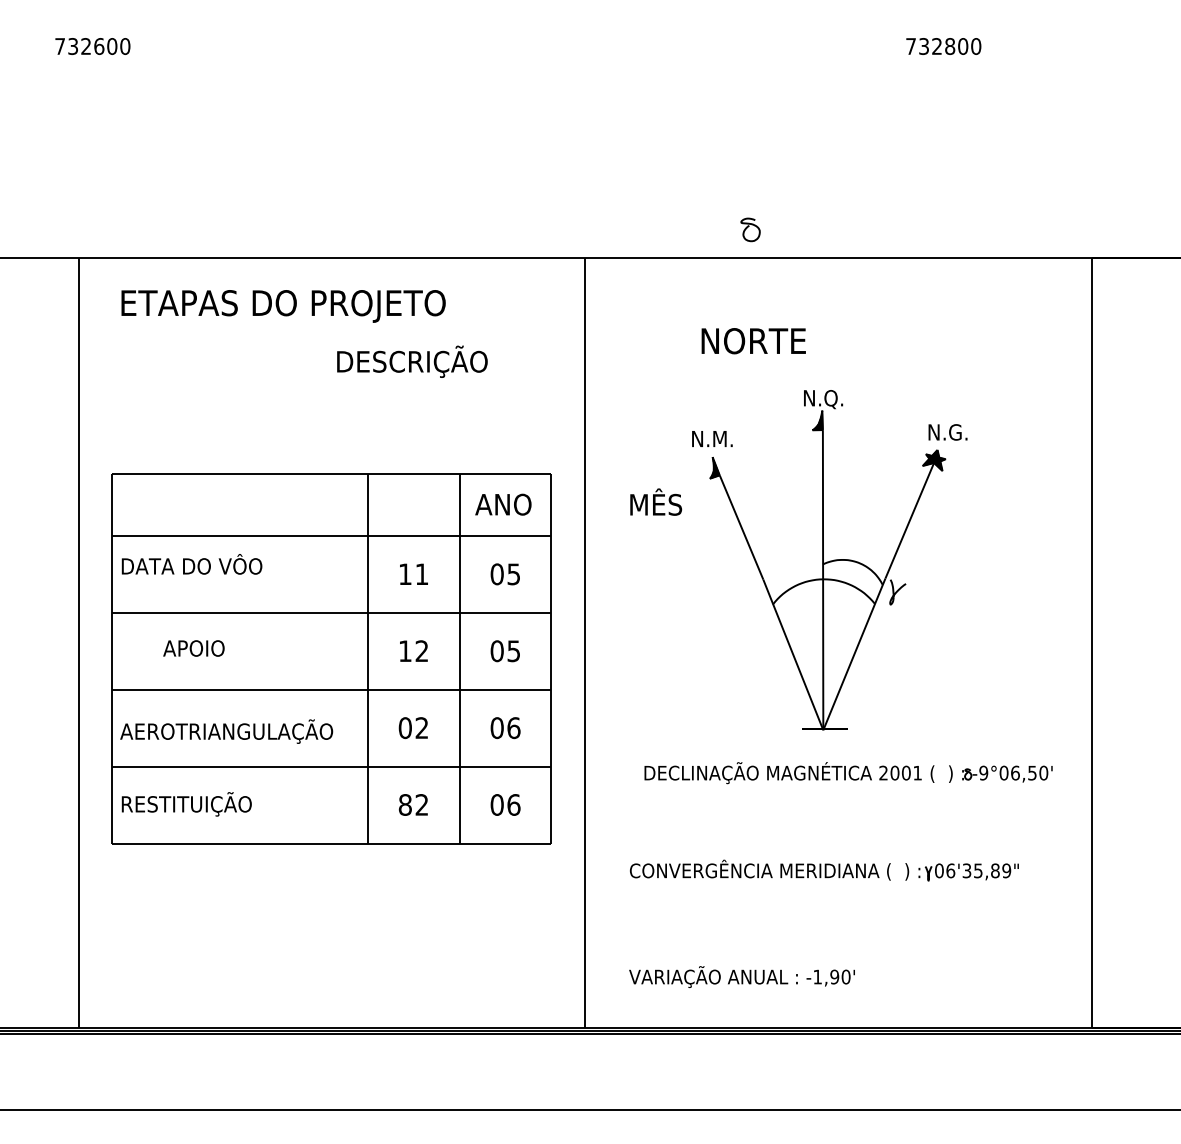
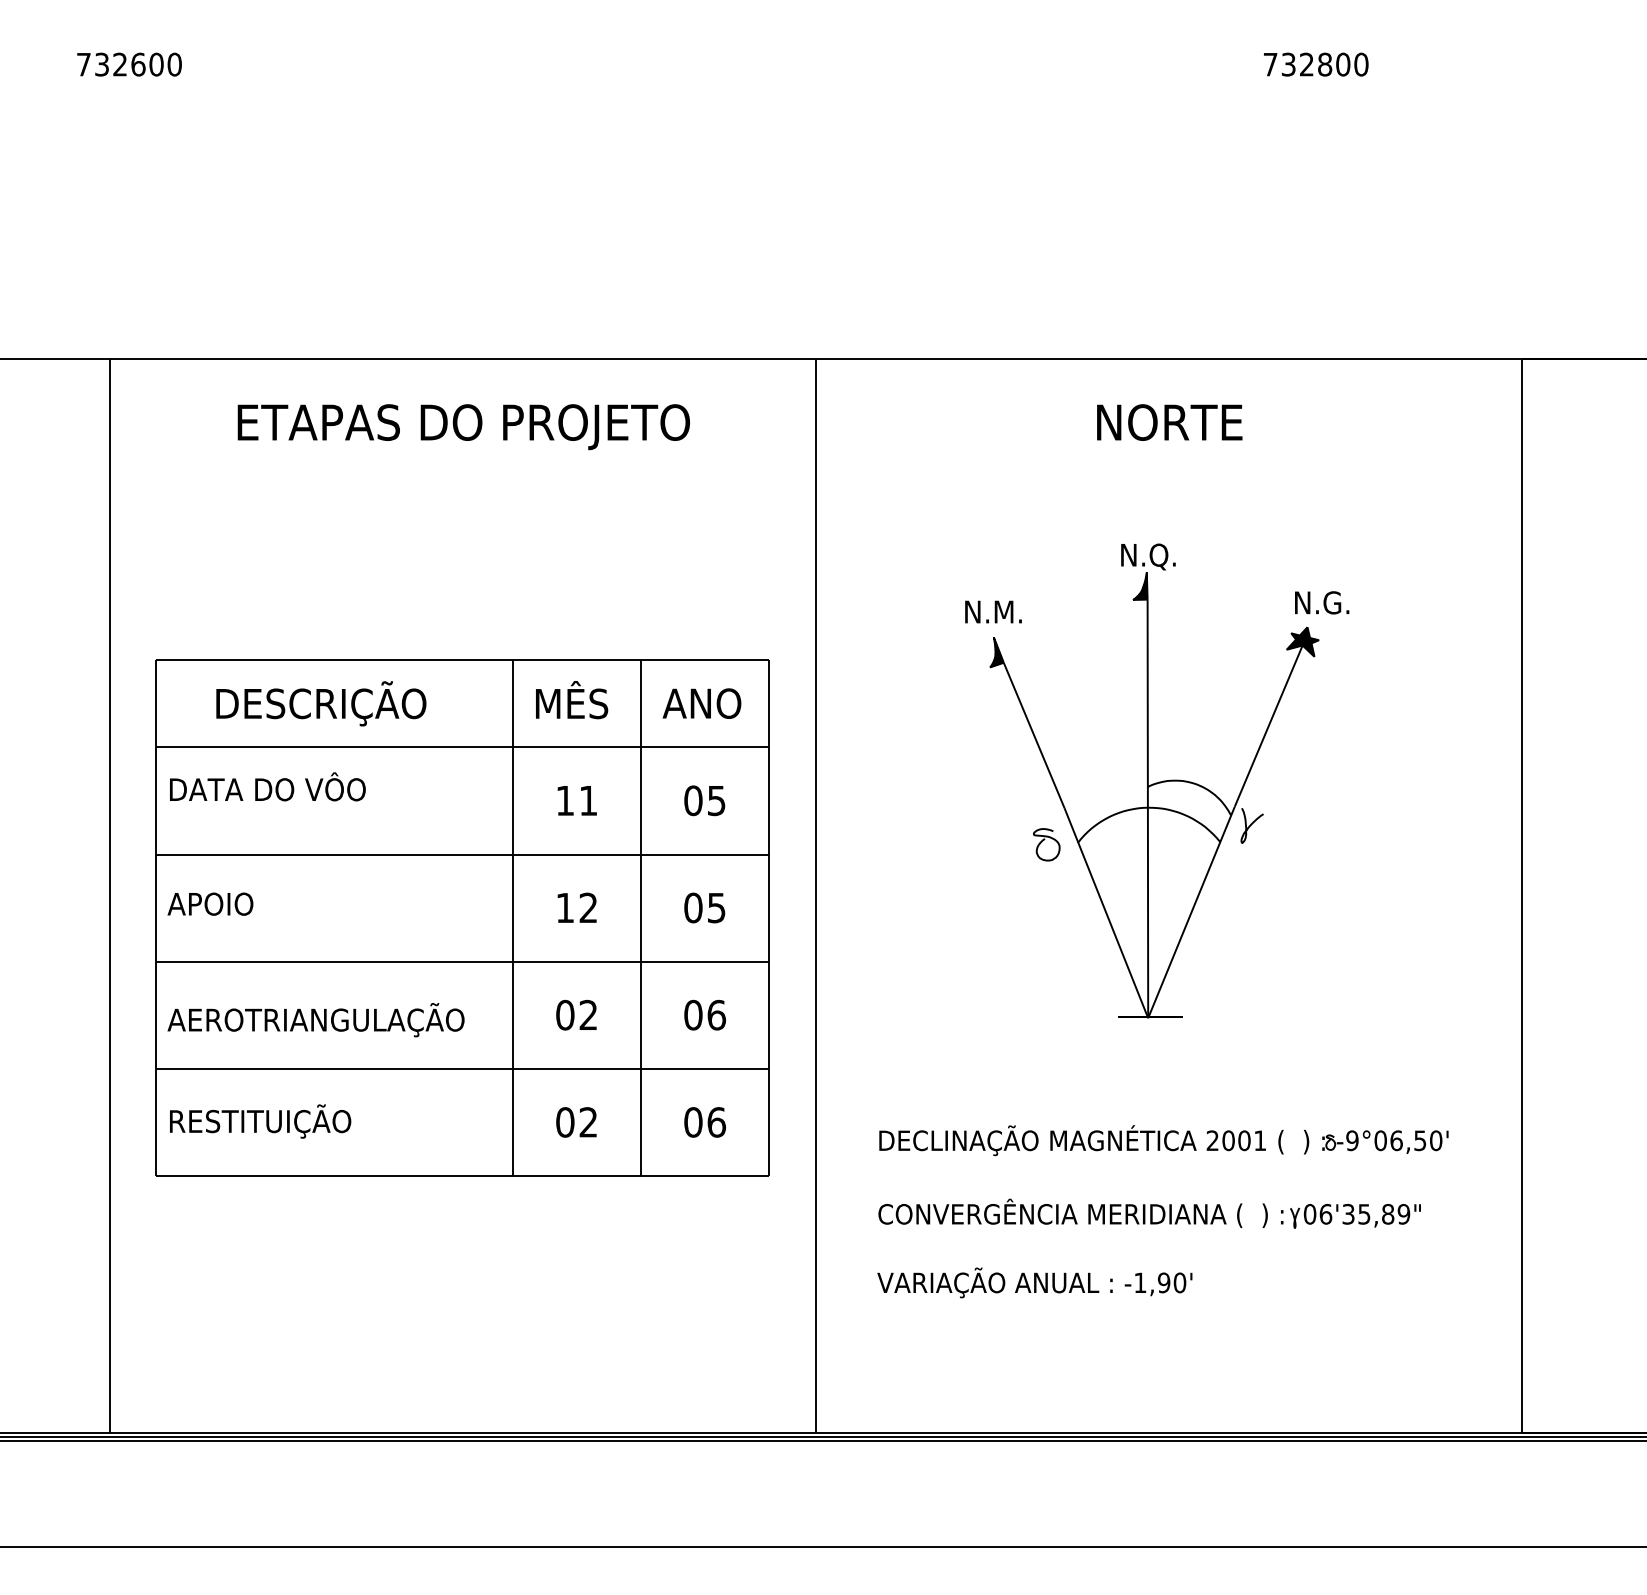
curve: (748, 227) -> (1043, 841), moved
text: (283, 306) -> (463, 427), moved
text: (753, 341) -> (1169, 423), moved
text: (412, 361) -> (321, 703), moved
text: (656, 501) -> (572, 699), moved
text: (193, 648) -> (209, 904), moved
part: (848, 773) -> (1163, 1141), moved
text: (404, 804) -> (564, 1121), 82 -> 02
text: (741, 976) -> (1034, 1282), moved

